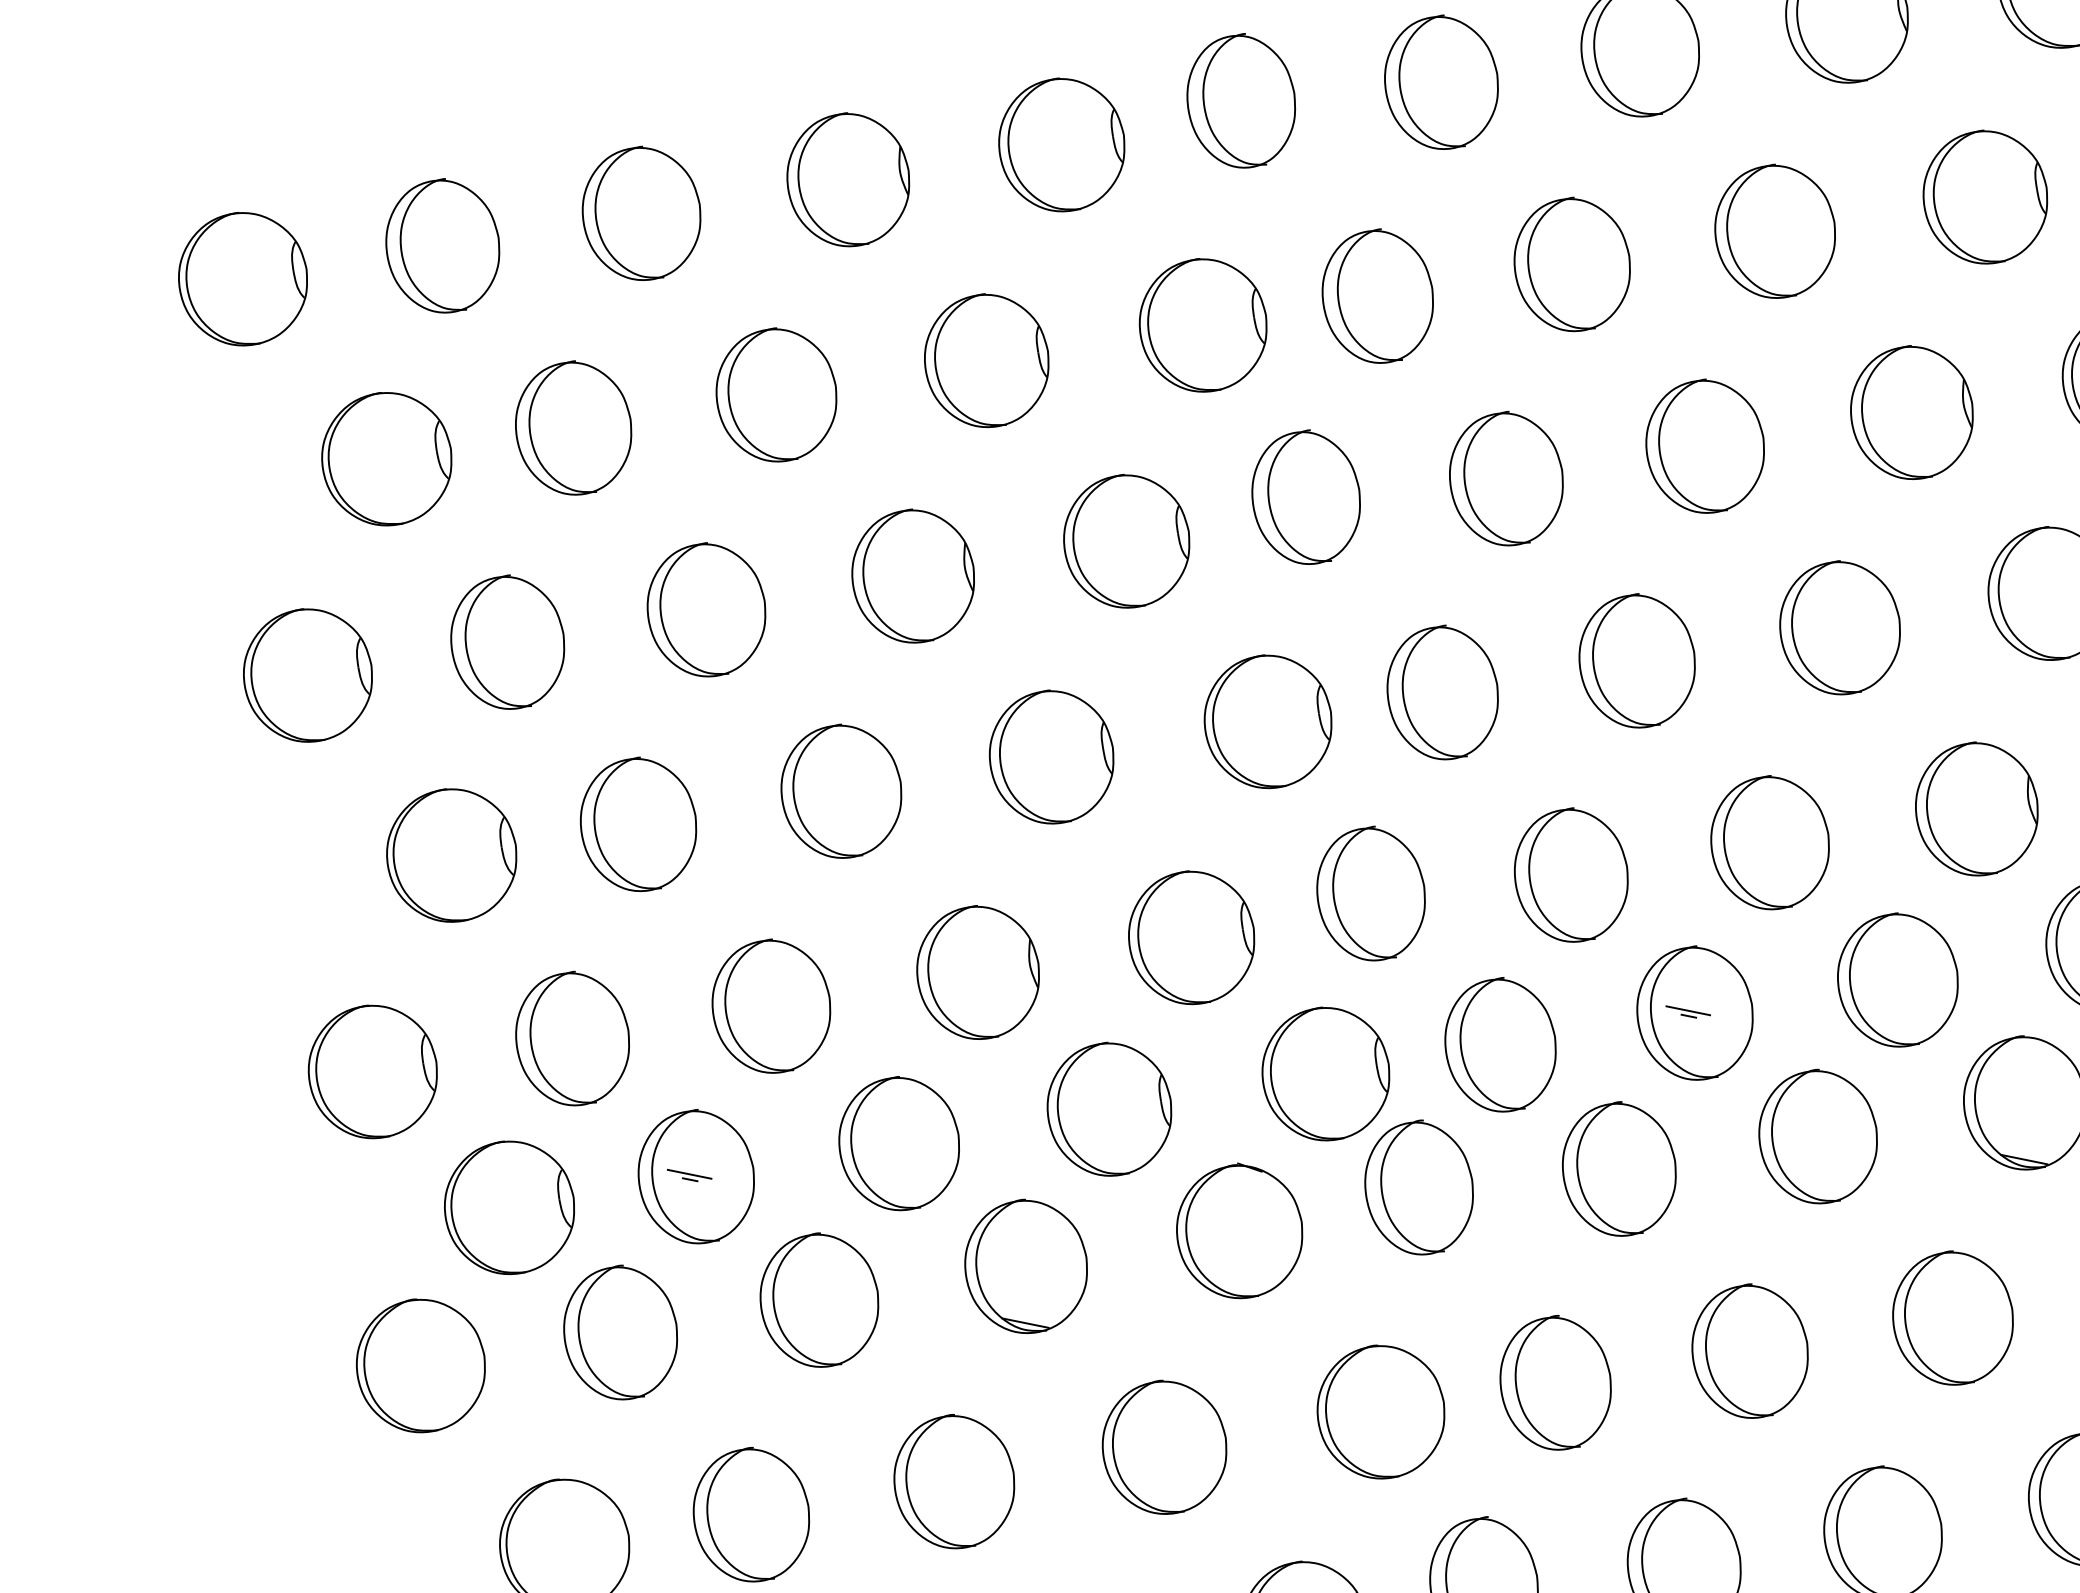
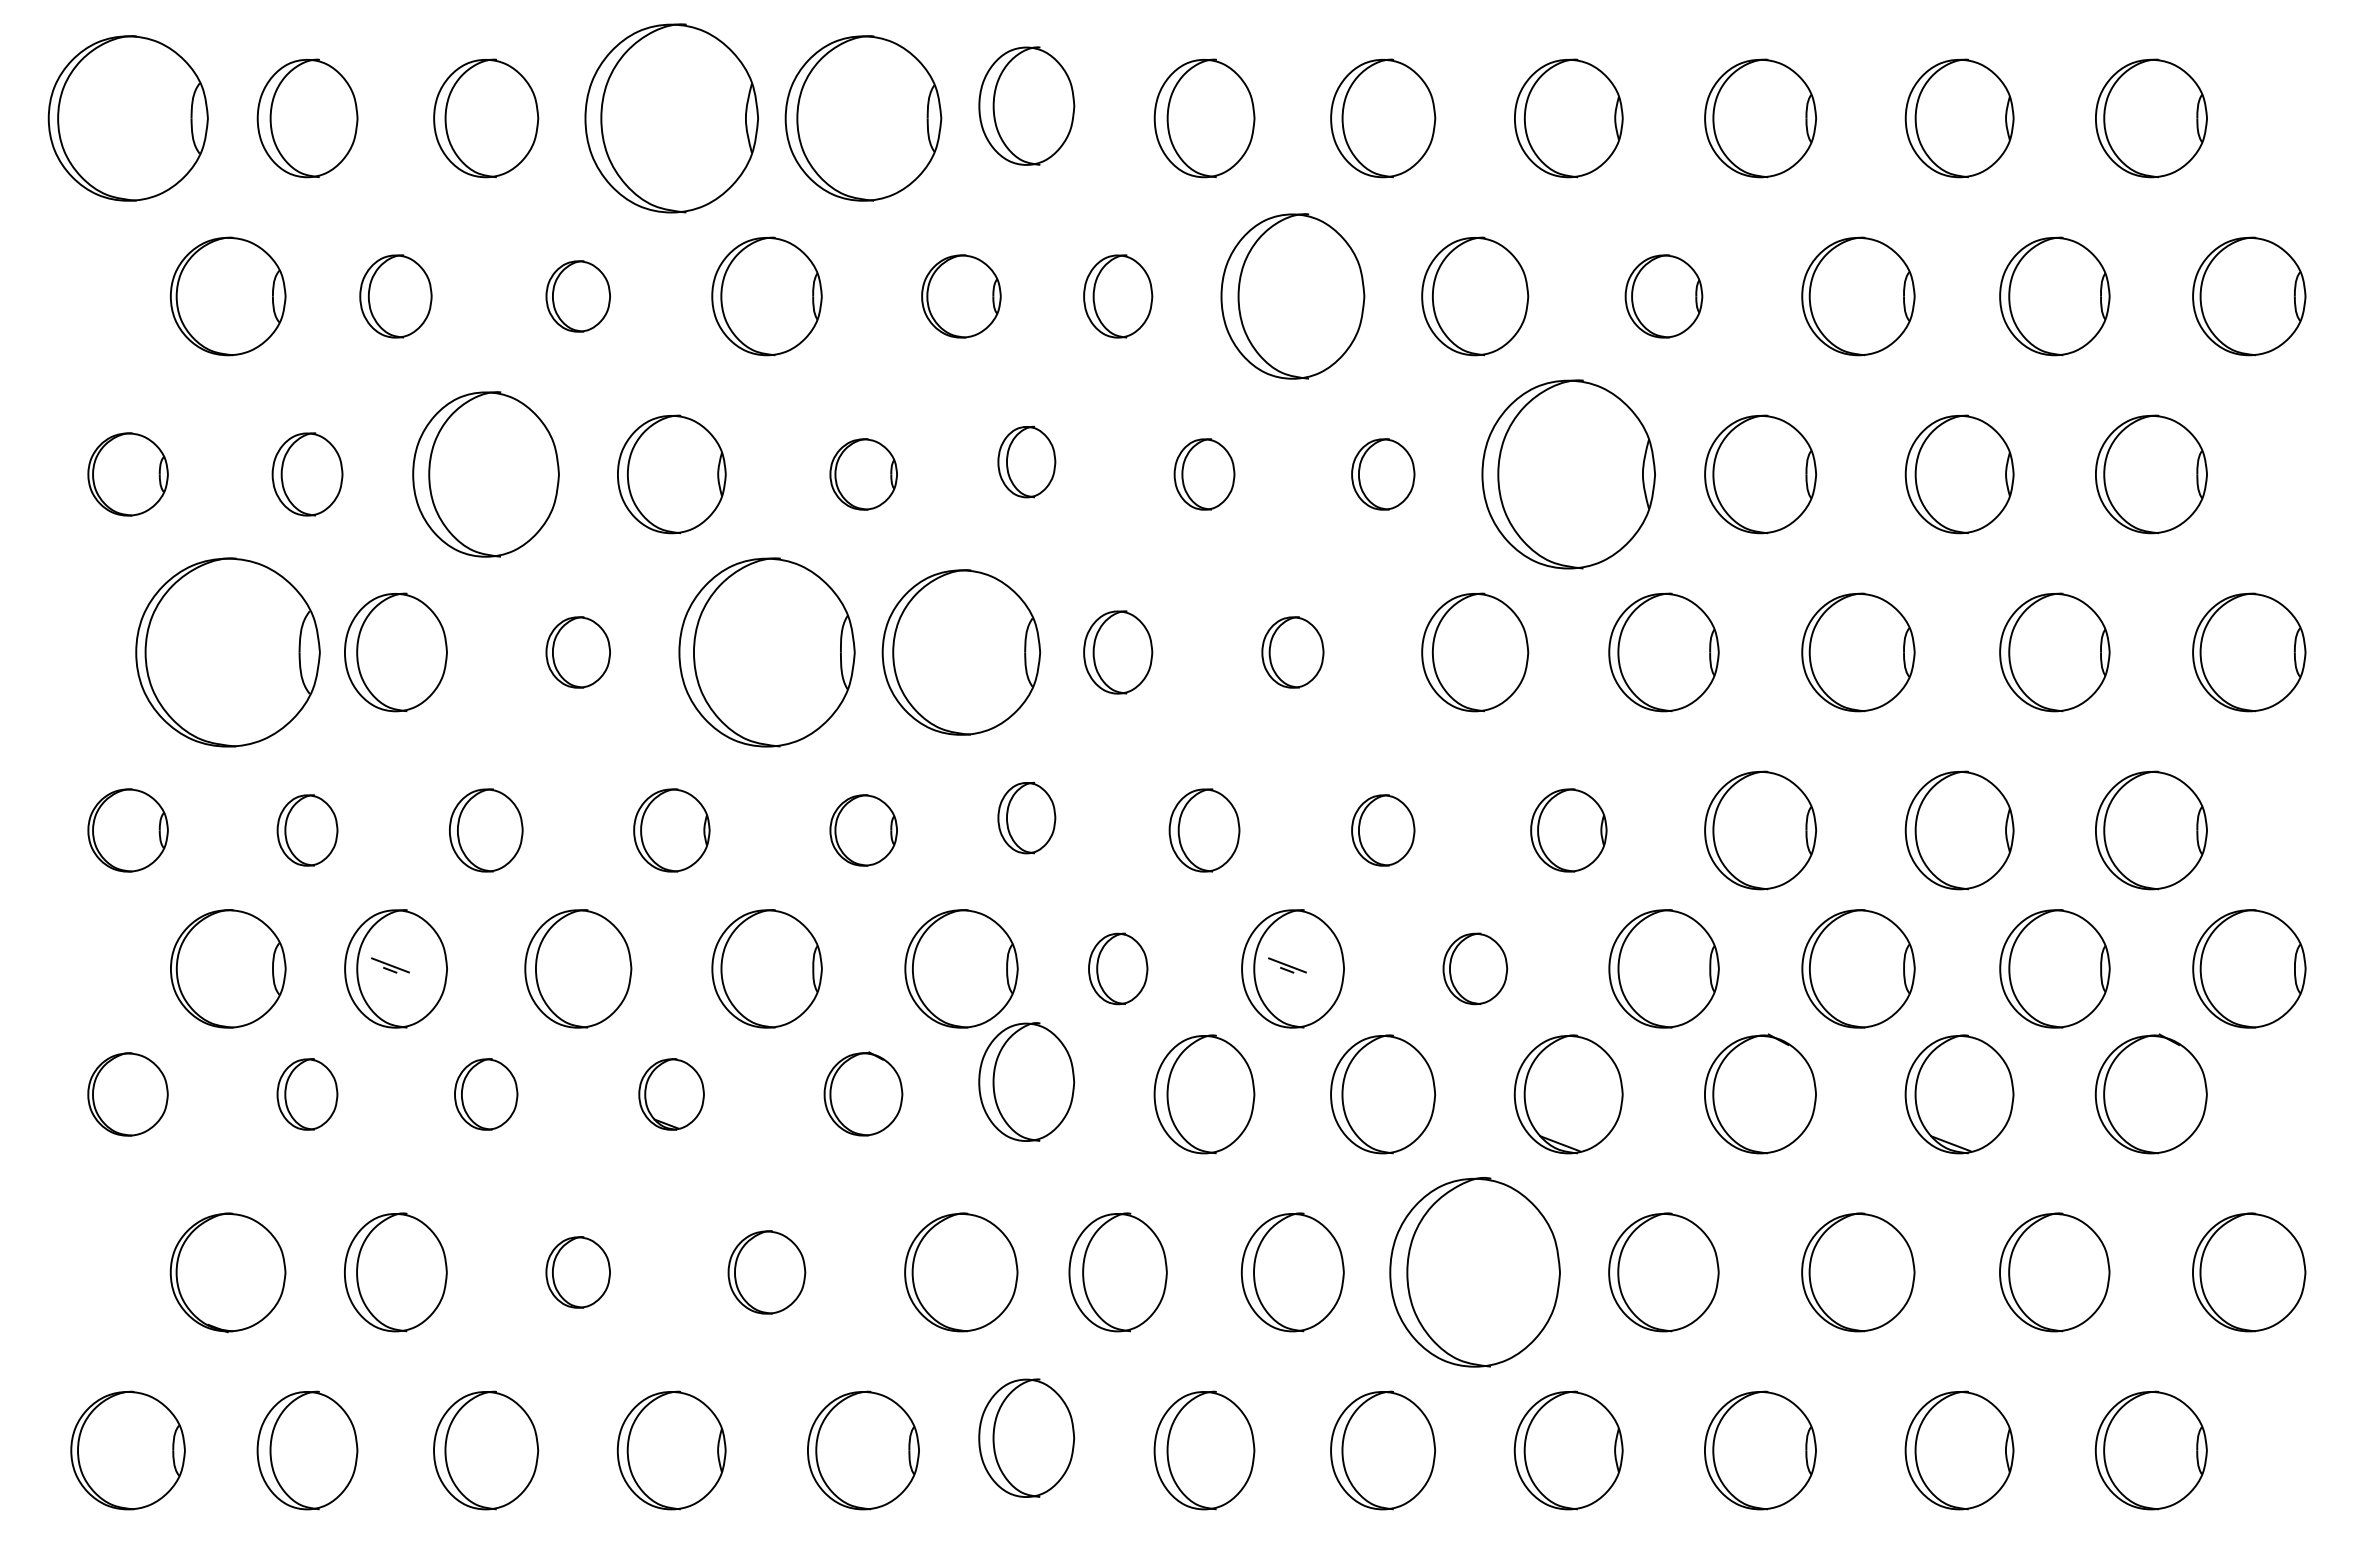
part: (1061, 145) -> (863, 118), size x1.4
part: (848, 180) -> (671, 118), size x1.6
part: (1984, 197) -> (1663, 296), size x0.7
part: (1571, 265) -> (1292, 296), size x1.4
part: (242, 279) -> (127, 118), size x1.4
part: (1377, 297) -> (1117, 296), size x0.7
part: (1203, 325) -> (961, 296), size x0.7
part: (776, 395) -> (578, 296), size x0.6
part: (1911, 412) -> (1568, 474), size x1.6
part: (573, 428) -> (395, 296), size x0.7
part: (1705, 446) -> (1383, 474), size x0.6
part: (1506, 479) -> (1204, 474), size x0.6
part: (1305, 497) -> (1026, 461), size x0.6
part: (1126, 541) -> (863, 474), size x0.6
part: (706, 610) -> (486, 474), size x1.4
part: (507, 642) -> (307, 474), size x0.7
part: (1636, 661) -> (1292, 652), size x0.6
part: (307, 675) -> (127, 474), size x0.7
part: (1441, 693) -> (1117, 652), size x0.7
part: (1268, 721) -> (961, 652), size x1.4
part: (1051, 757) -> (766, 652), size x1.6
part: (841, 791) -> (578, 652), size x0.6
part: (1976, 809) -> (1568, 830), size x0.7
part: (1770, 843) -> (1383, 830), size x0.6
part: (452, 855) -> (228, 652), size x1.6
part: (1571, 875) -> (1204, 830), size x0.7
part: (1370, 893) -> (1026, 817), size x0.6
part: (1191, 937) -> (863, 830), size x0.6
part: (977, 972) -> (671, 830), size x0.7
part: (1898, 979) -> (1475, 968), size x0.6
part: (771, 1006) -> (486, 830), size x0.7
part: (572, 1039) -> (307, 830), size x0.6
part: (1499, 1045) -> (1117, 968), size x0.6
part: (372, 1072) -> (127, 830), size x0.7
part: (1239, 1230) -> (863, 1093), size x0.7
part: (1026, 1266) -> (671, 1094), size x0.6
part: (820, 1300) -> (486, 1094), size x0.6
part: (1952, 1318) -> (1474, 1272), size x1.6
part: (620, 1333) -> (307, 1094), size x0.6
part: (420, 1365) -> (127, 1094), size x0.7
part: (1164, 1447) -> (766, 1272), size x0.7
part: (954, 1481) -> (578, 1272), size x0.6

